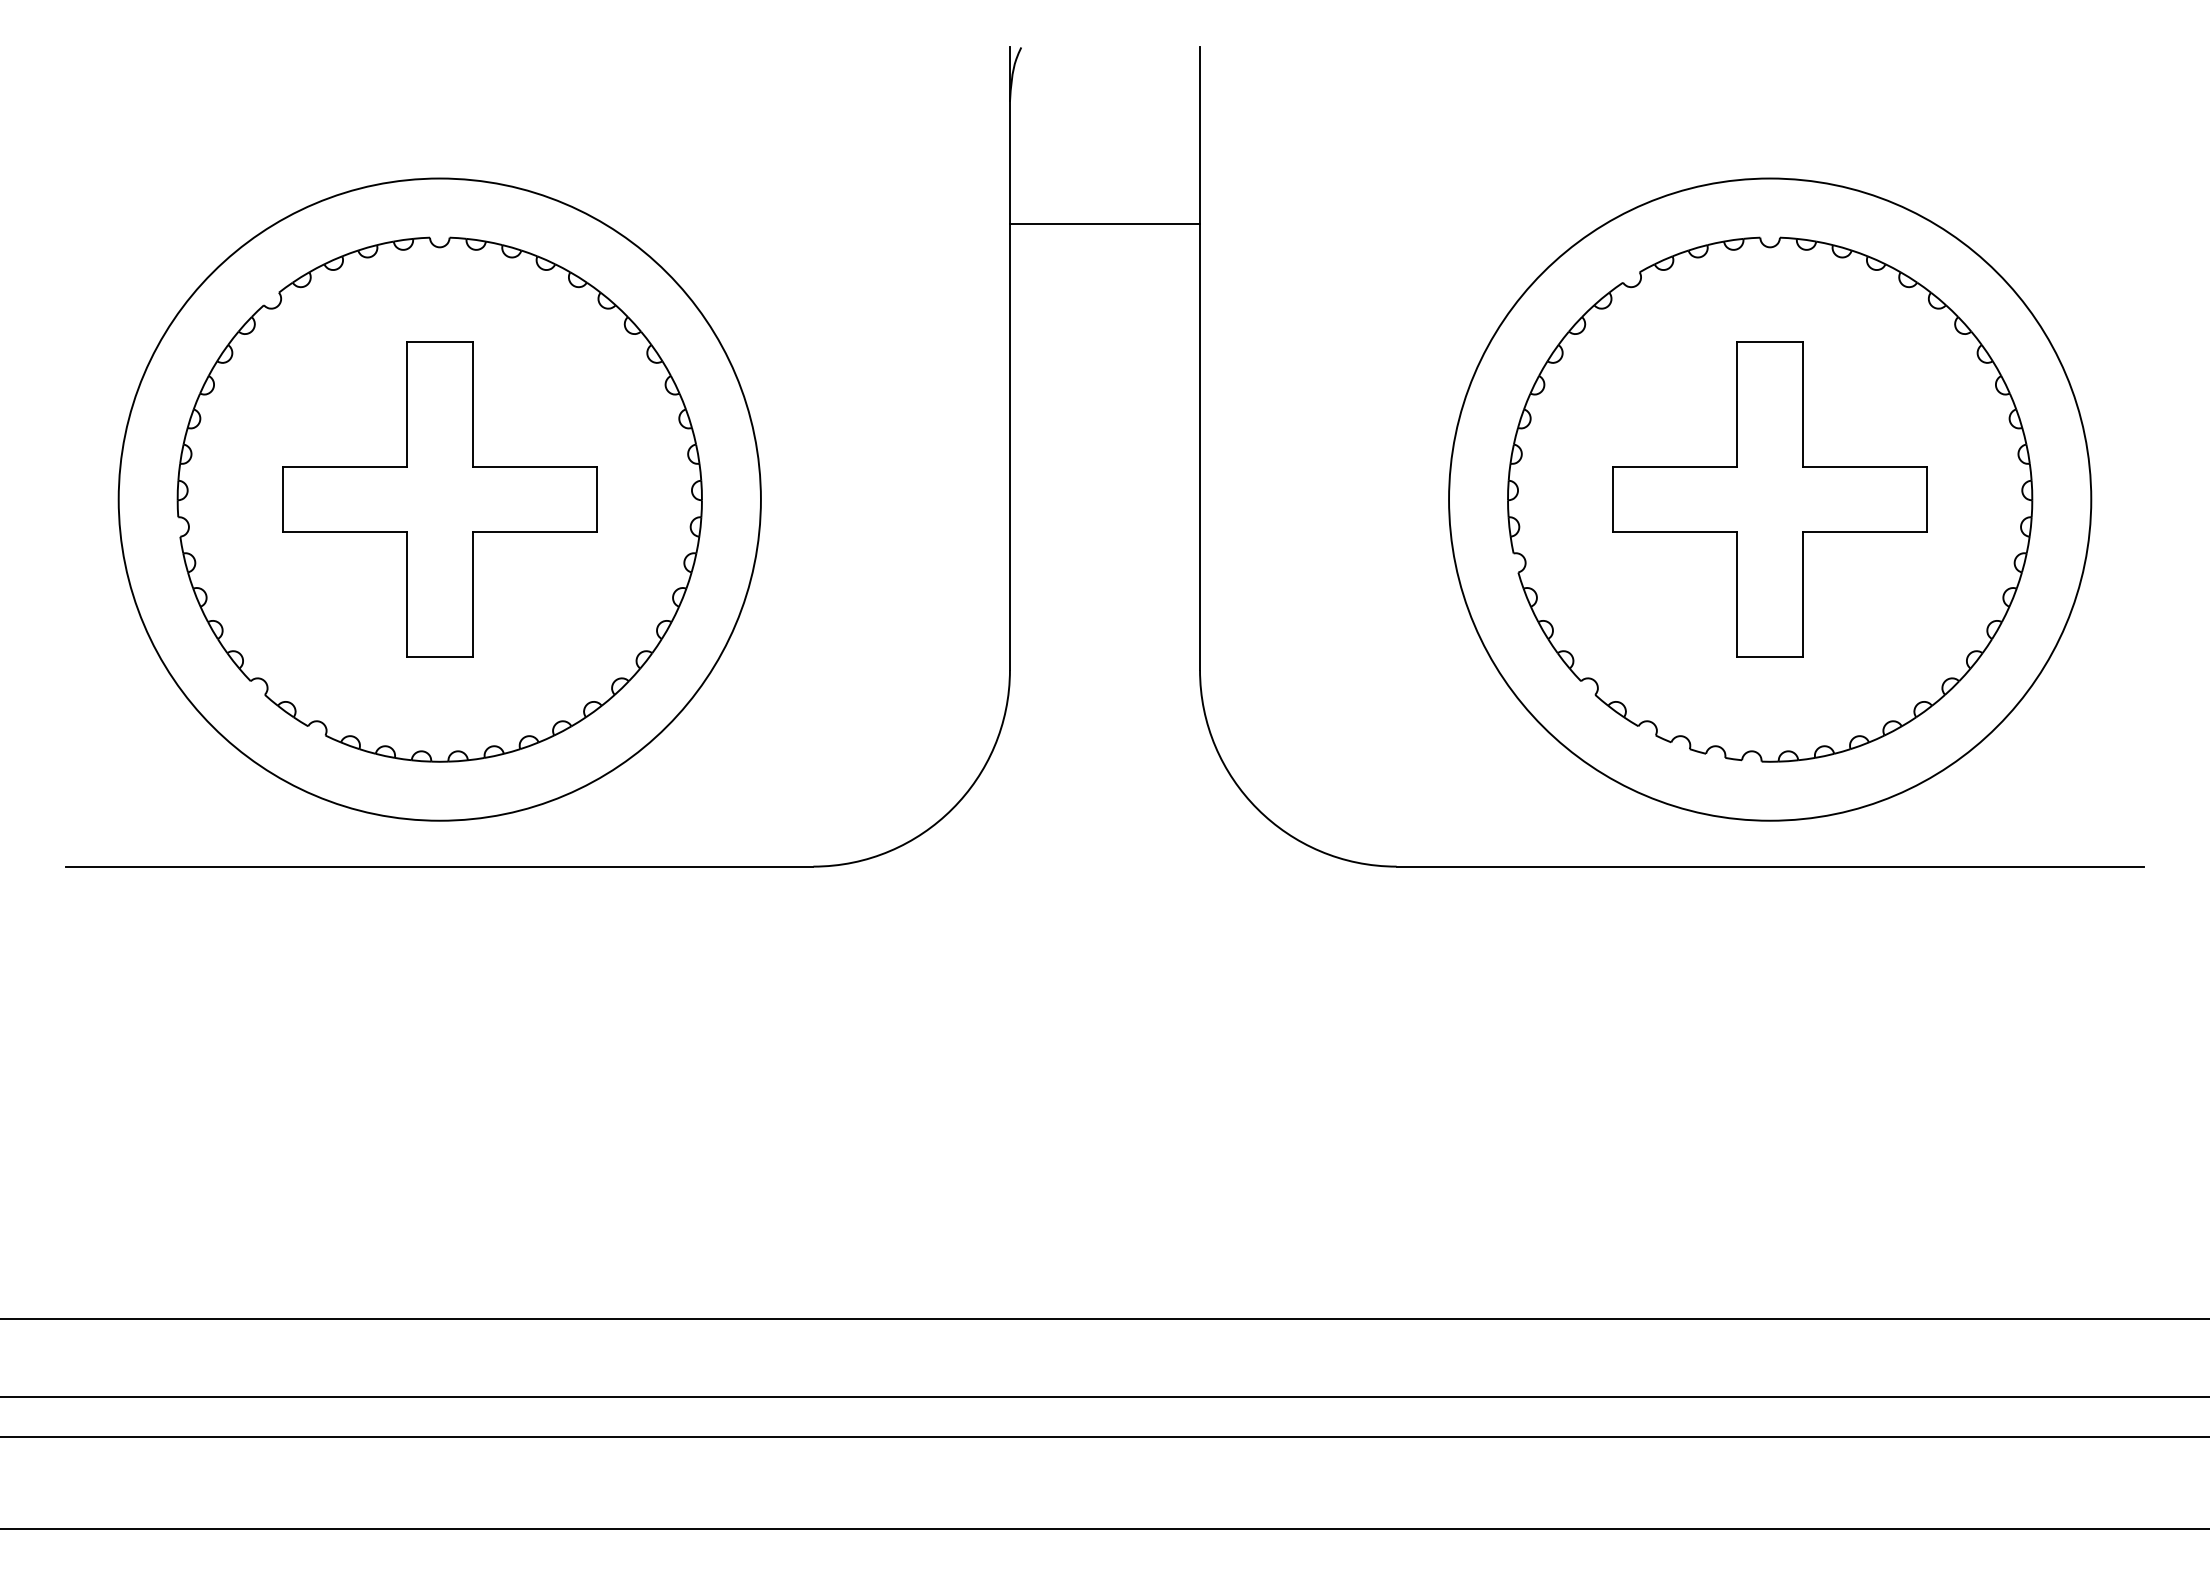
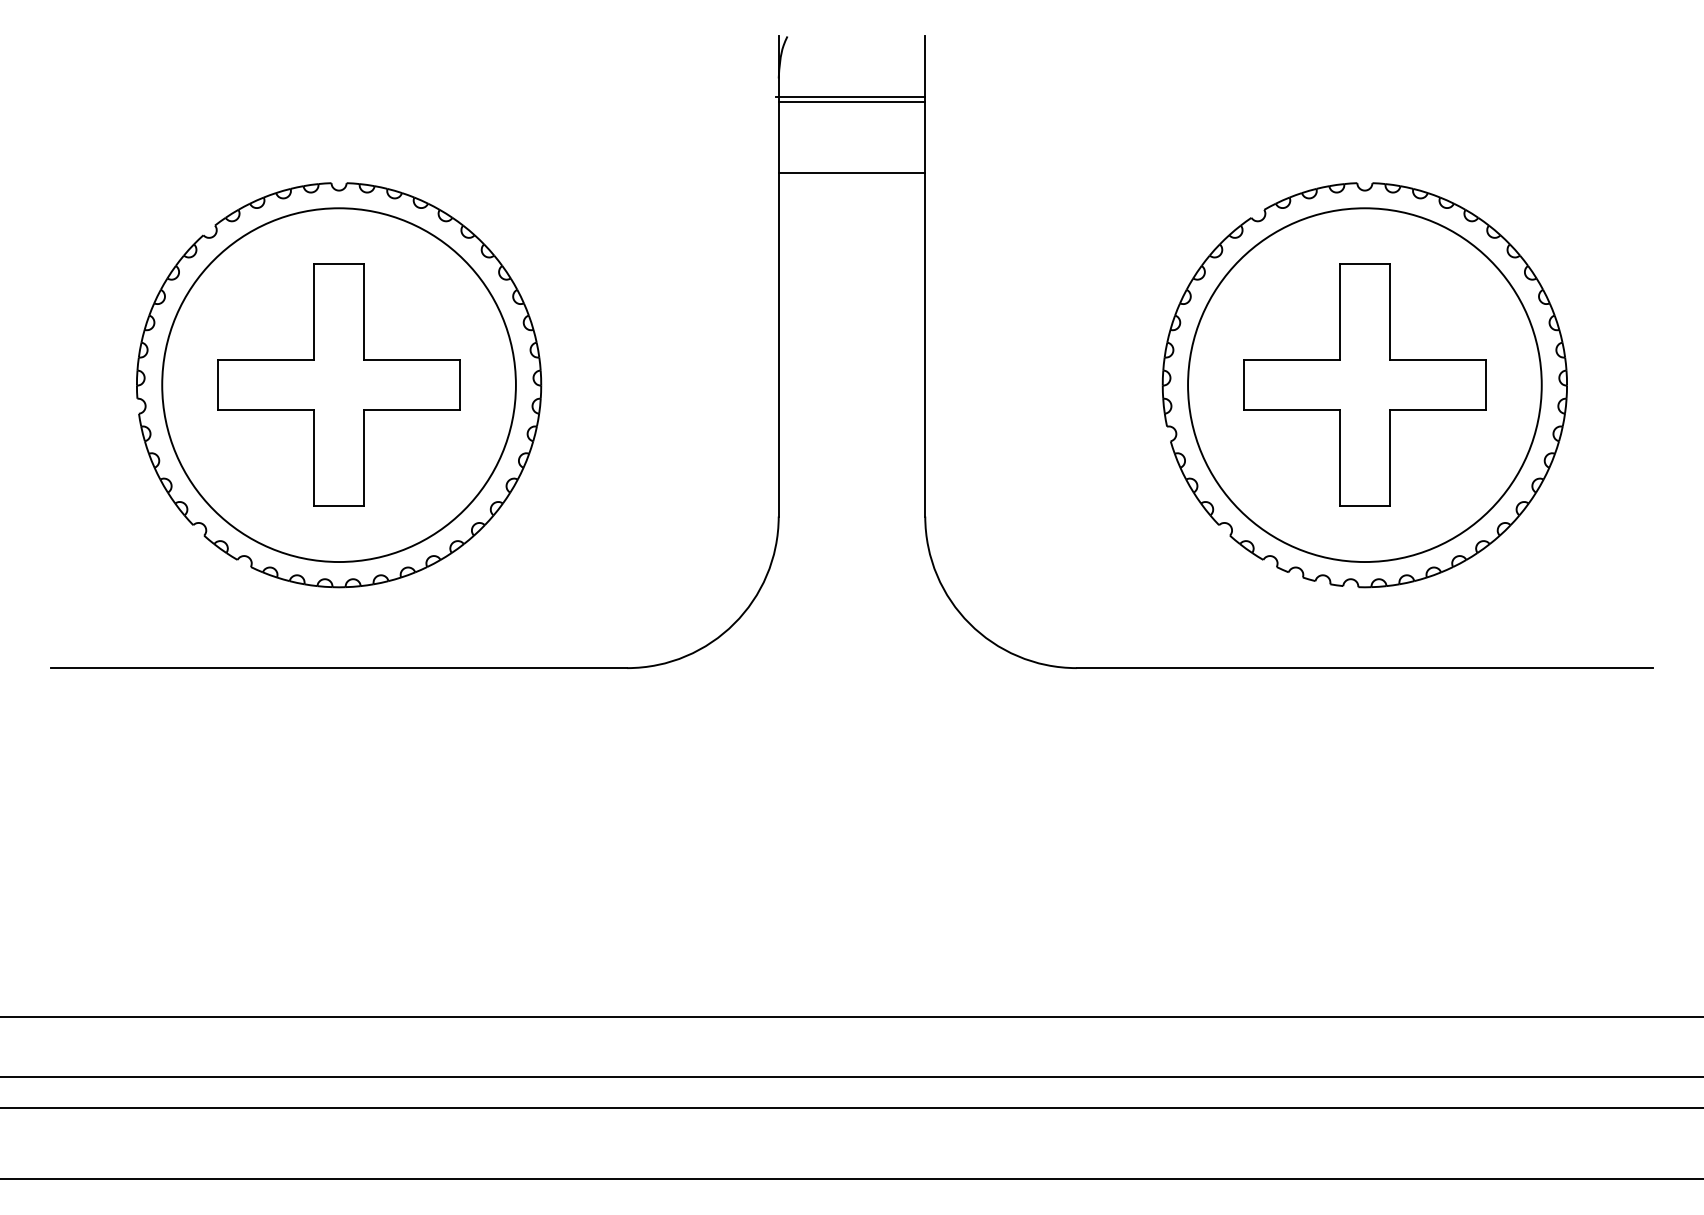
line: (1103, 126) -> (850, 97), added
line: (1104, 132) -> (851, 102), added
circle: (439, 499) -> (338, 385), size x0.71
circle: (1769, 499) -> (1364, 385), size x0.71

